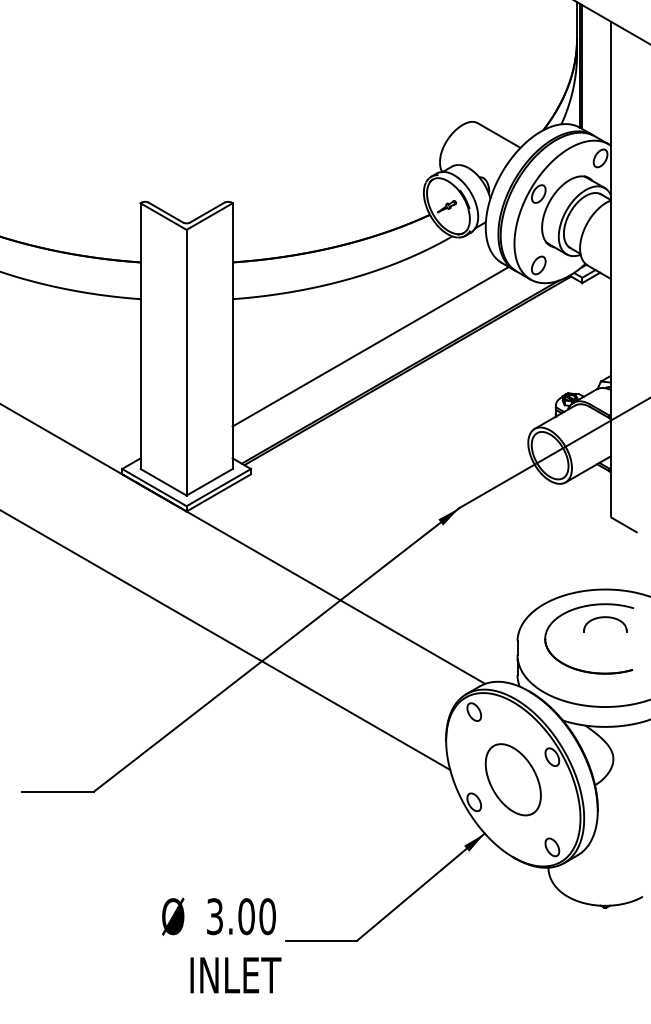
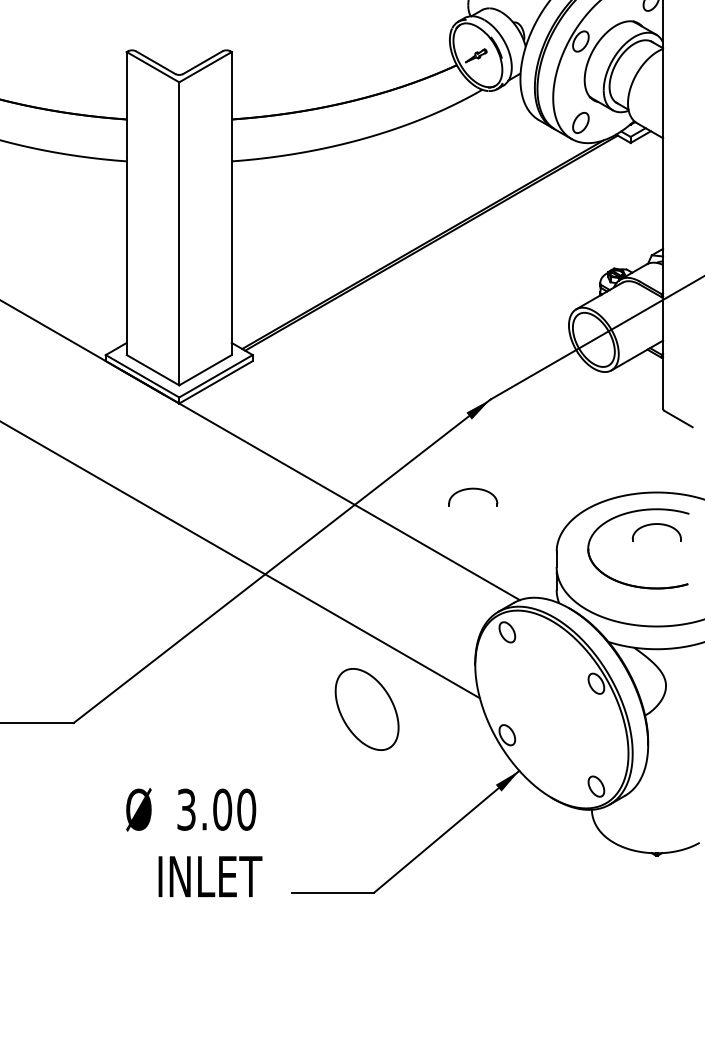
line: (370, 346) -> (388, 215), removed
part: (443, 587) -> (472, 490), added
part: (512, 779) -> (366, 709), moved
text: (221, 945) -> (193, 842), moved

